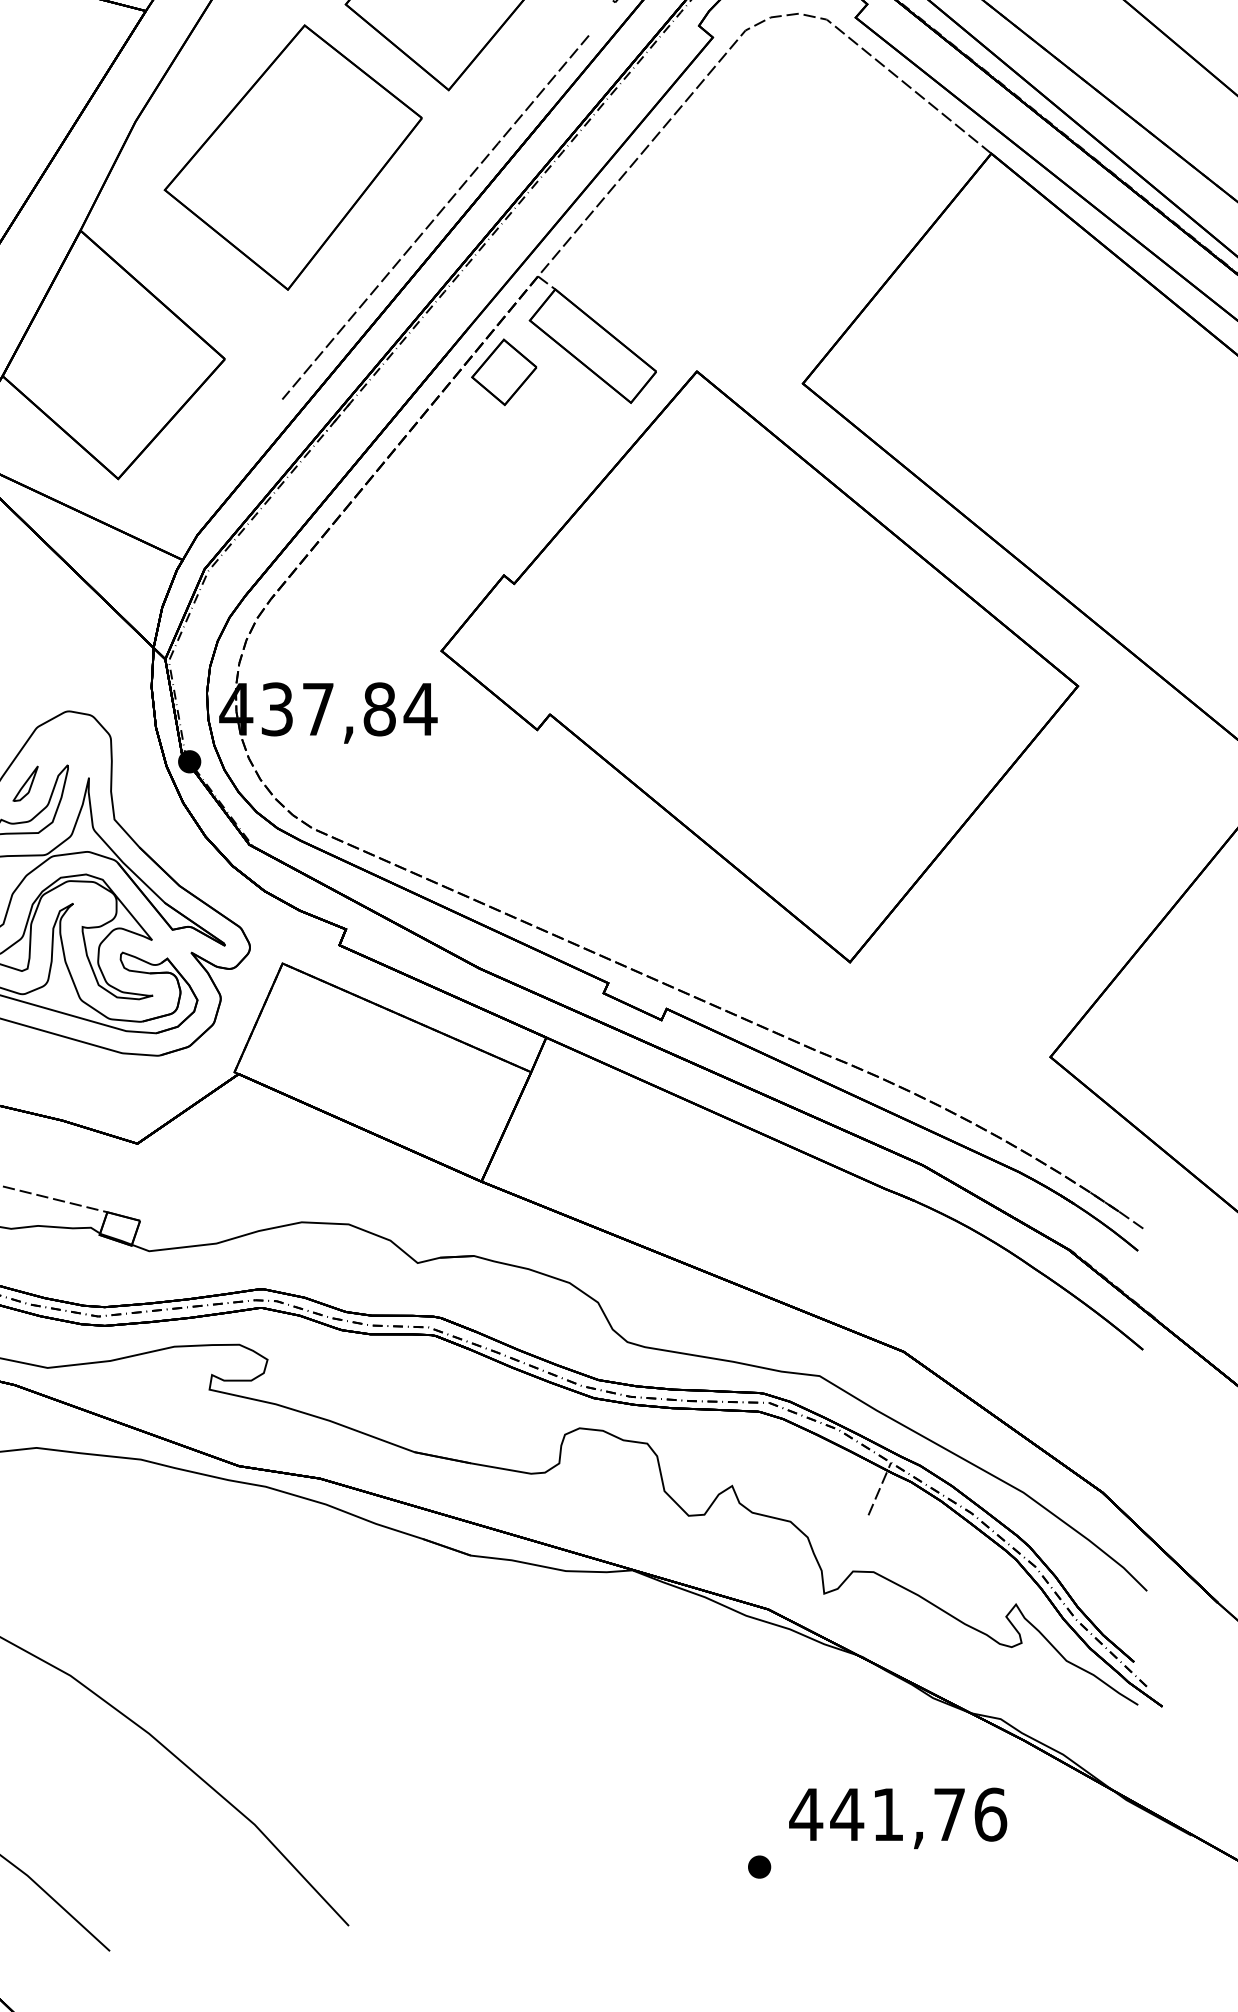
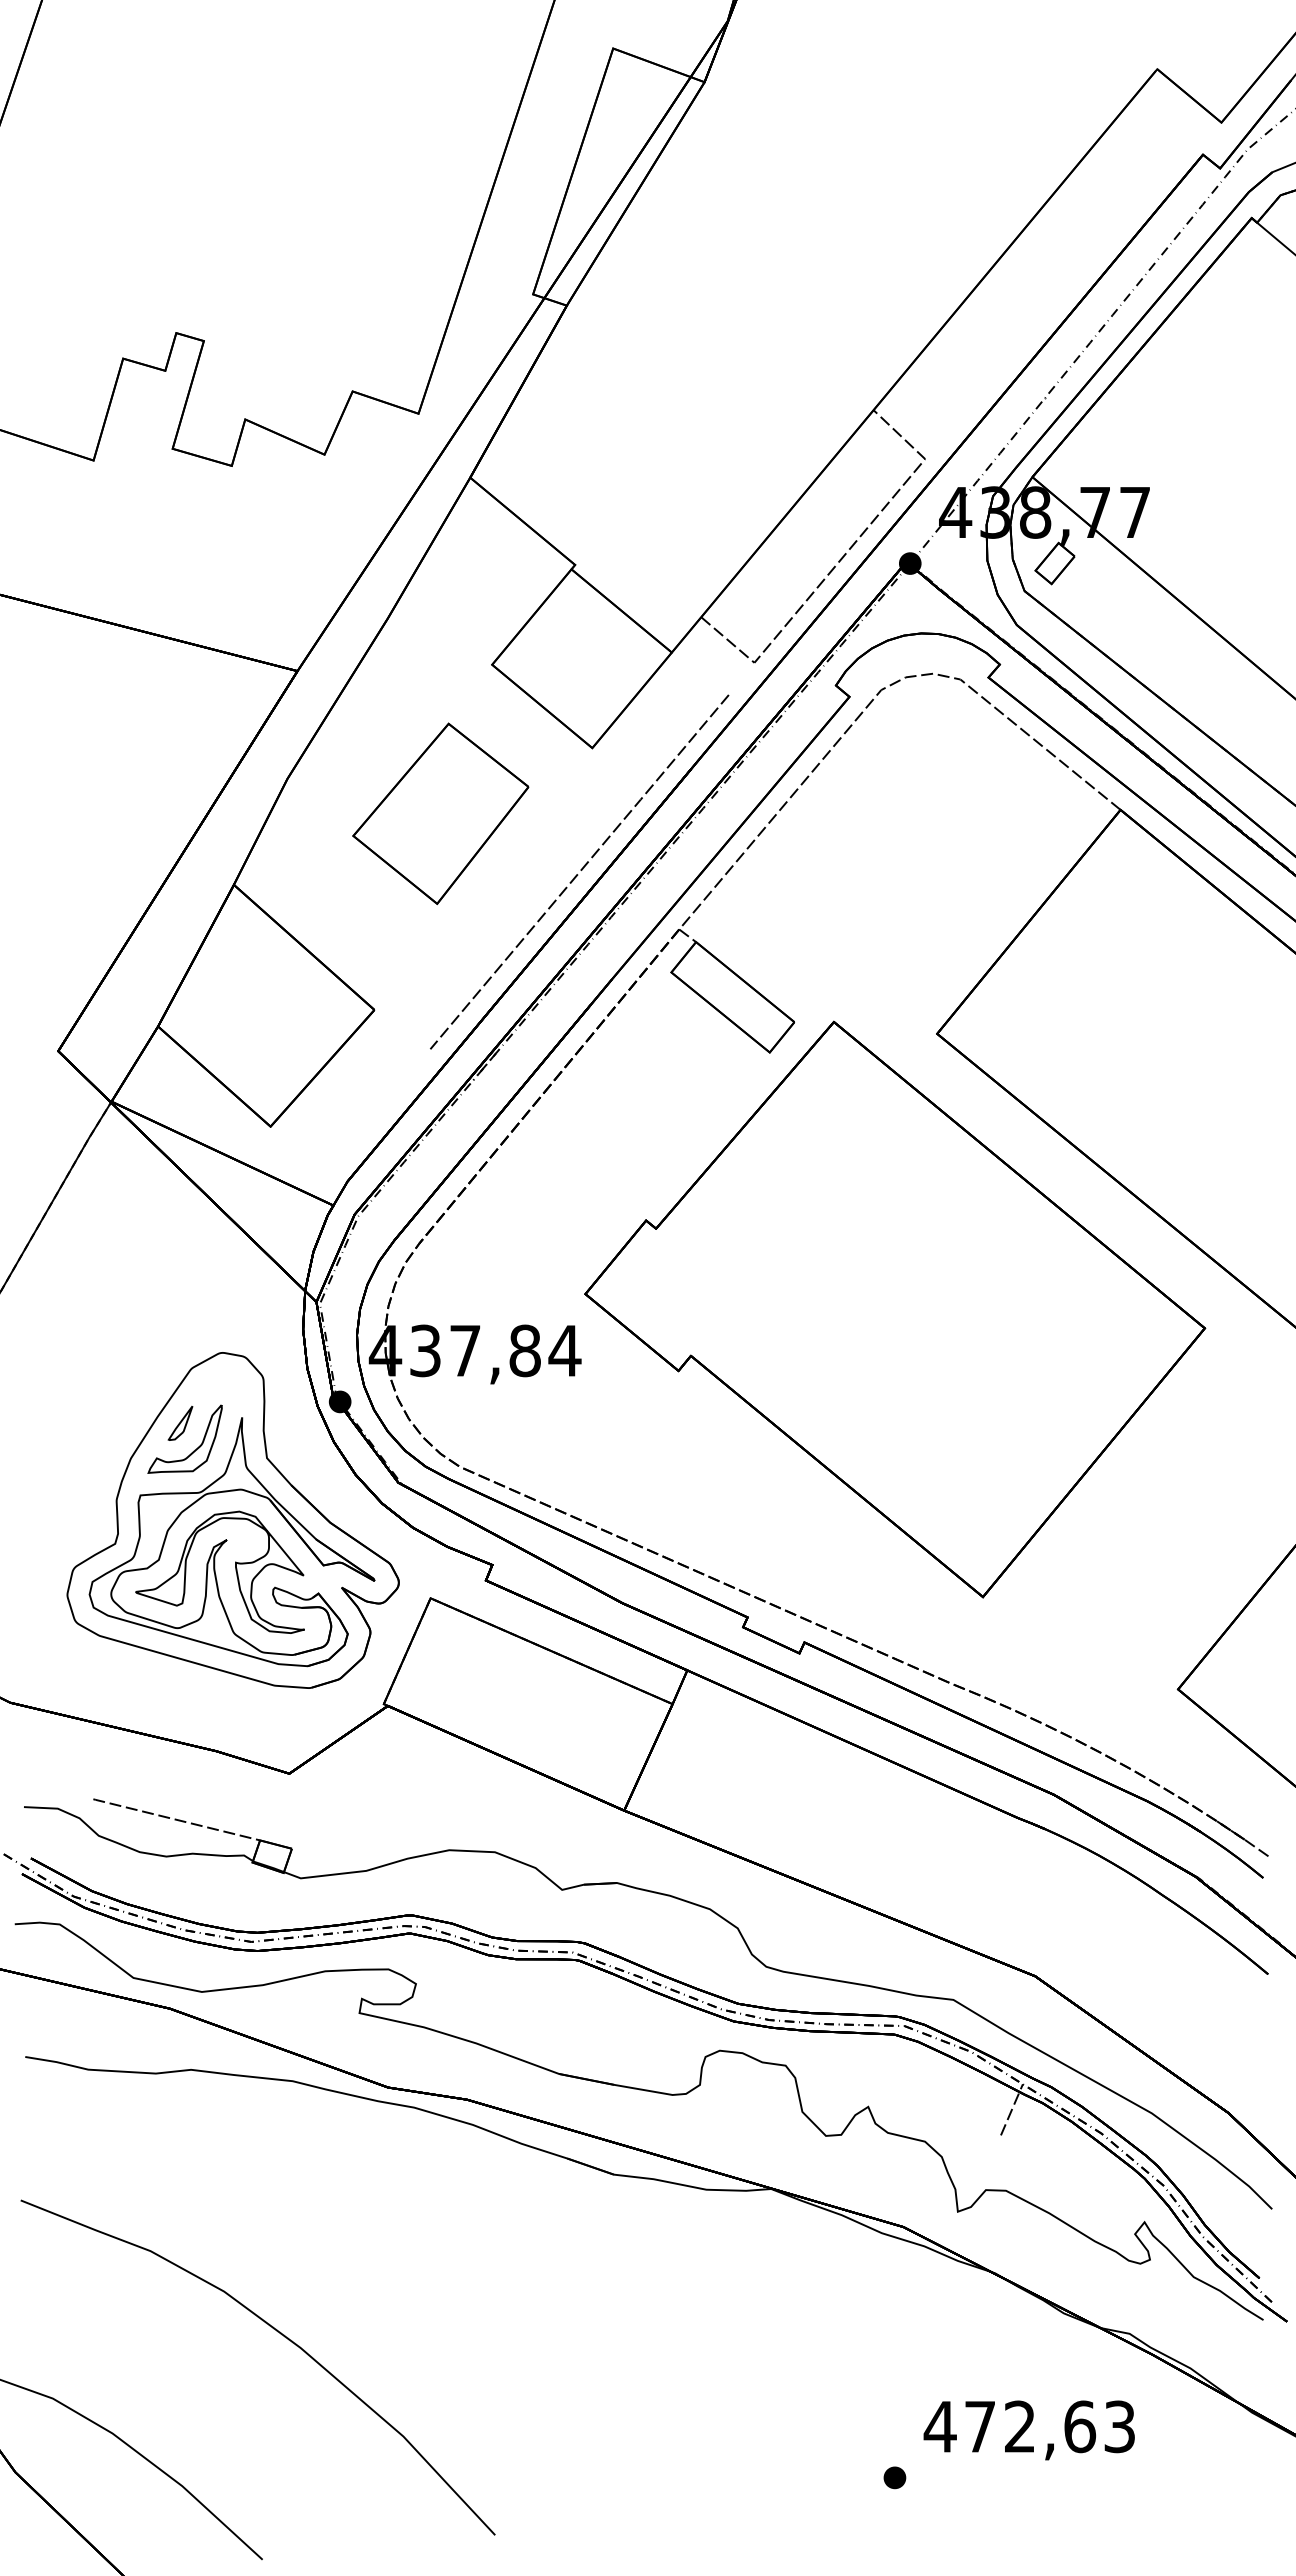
part: (292, 157) -> (440, 813), size x0.7
part: (504, 372) -> (646, 1022), removed
text: (918, 1814) -> (1049, 2426), 441,76 -> 472,63

